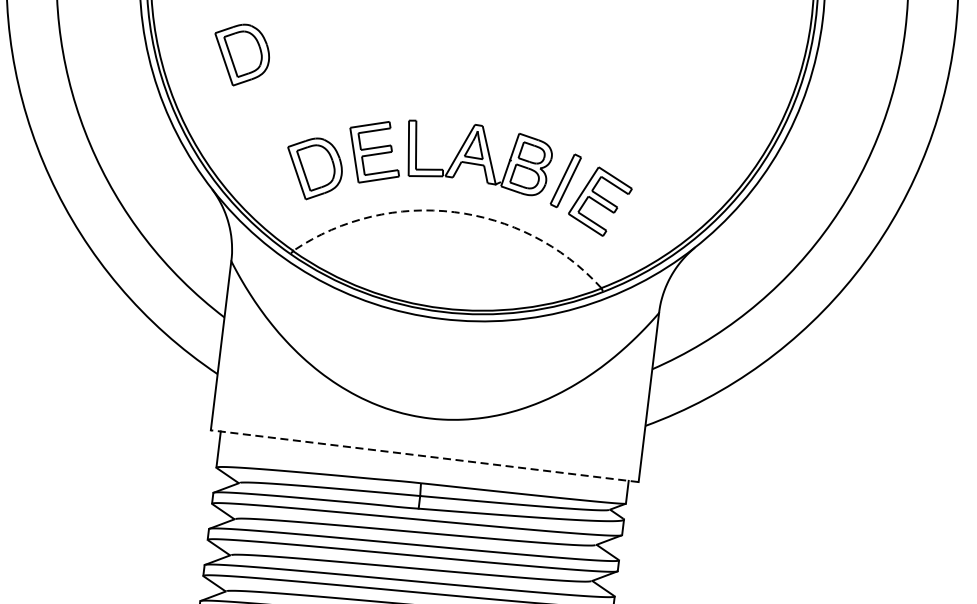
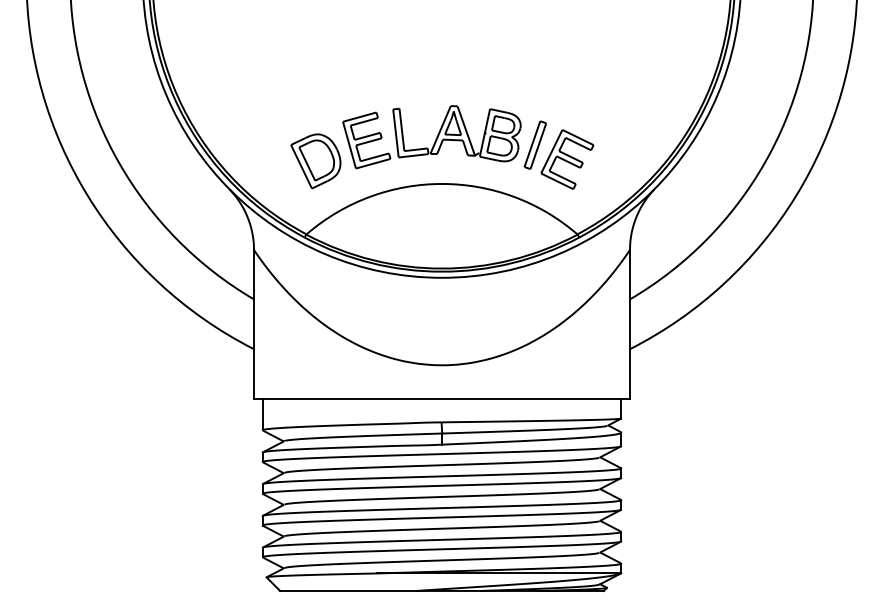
part: (240, 55) -> (240, 70), removed
arc: (454, 211) -> (442, 183), dashed -> solid
line: (424, 456) -> (441, 398), dashed -> solid

